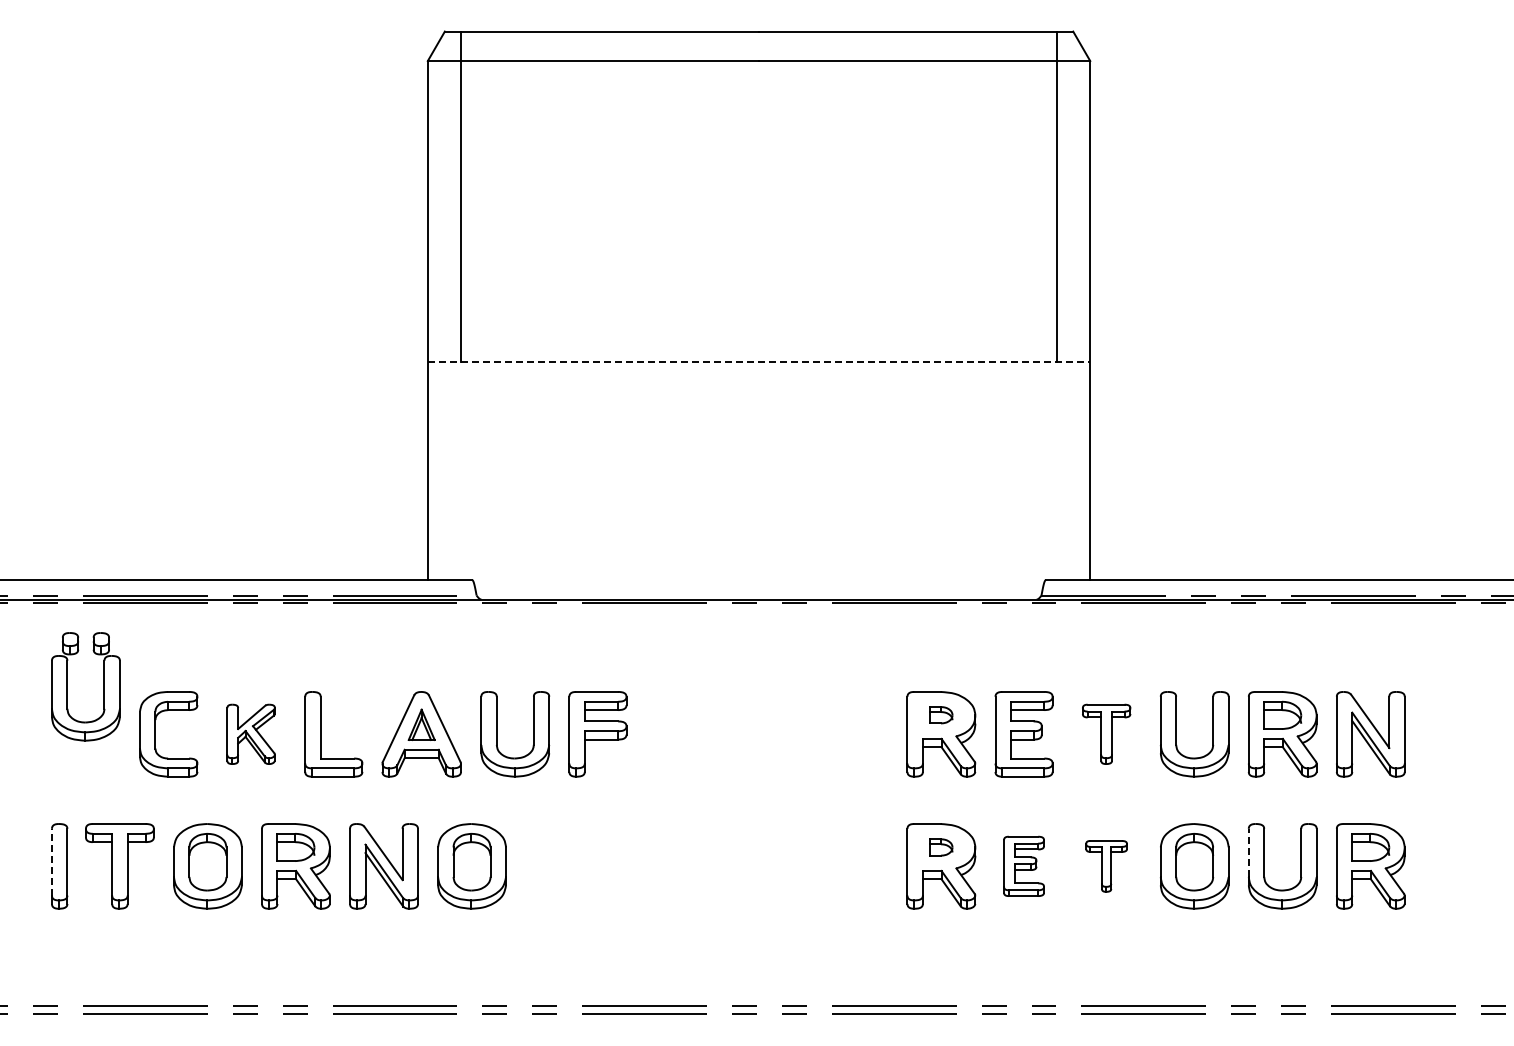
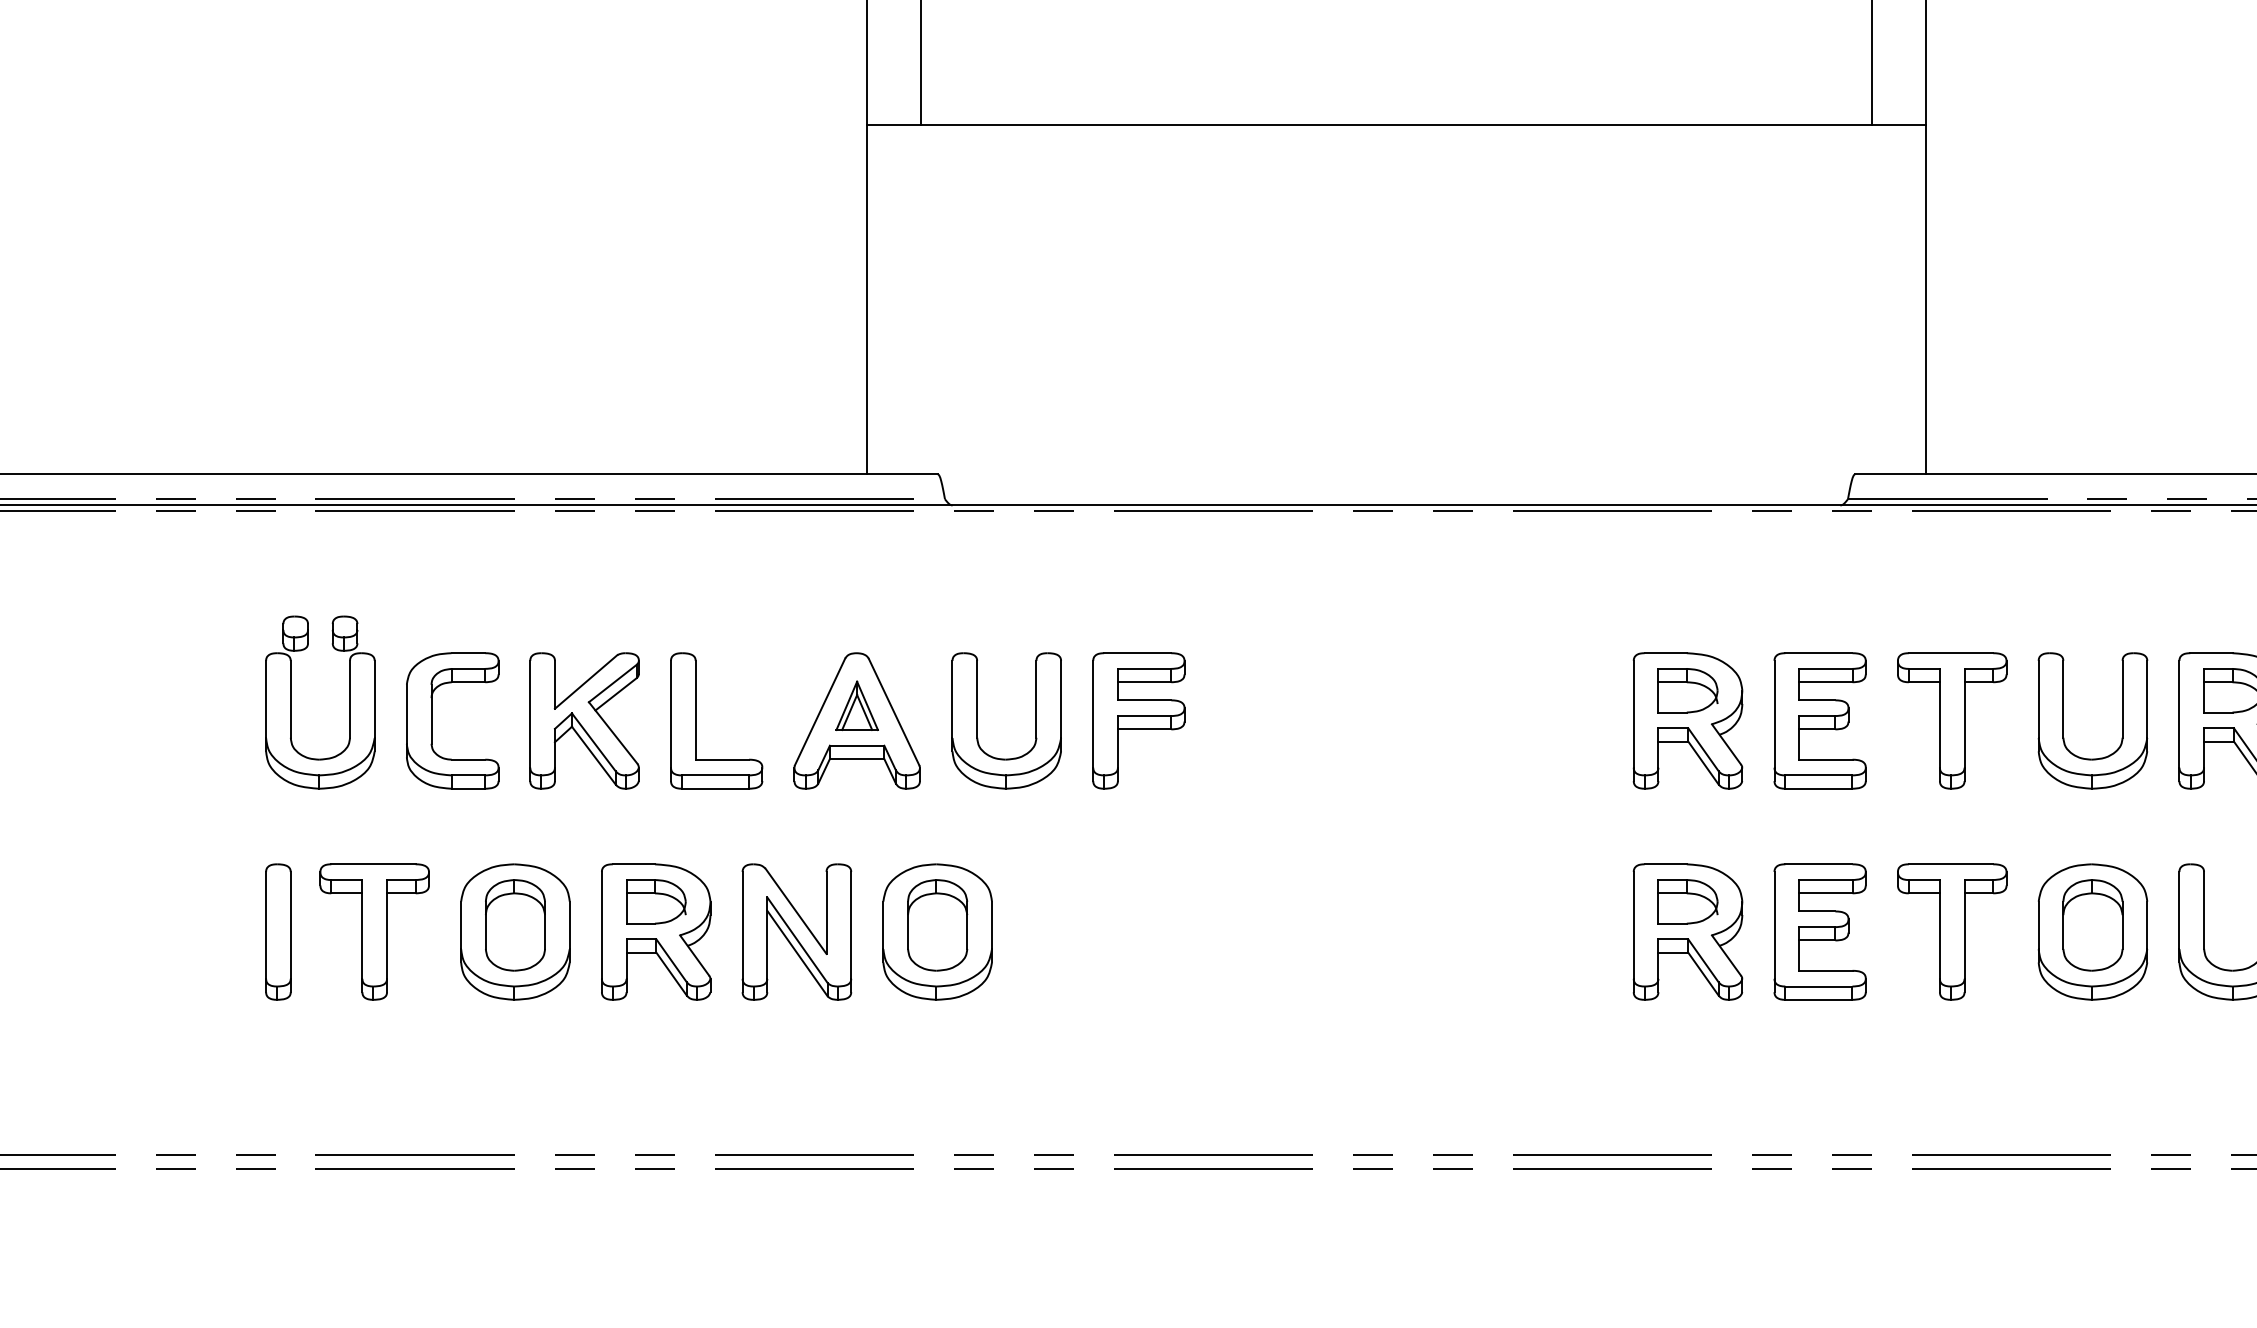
line: (759, 361) -> (1397, 124), dashed -> solid
part: (67, 686) -> (290, 702), moved
part: (941, 714) -> (1688, 689), size x1.67
part: (250, 734) -> (583, 721), size x1.43
part: (1106, 734) -> (1951, 721), size x1.43
part: (941, 847) -> (1688, 901), size x1.67
line: (1248, 852) -> (2178, 909), dashed -> solid
line: (51, 861) -> (265, 924), dashed -> solid
part: (1023, 866) -> (1819, 932), size x1.43
part: (1106, 866) -> (1951, 932), size x1.67

